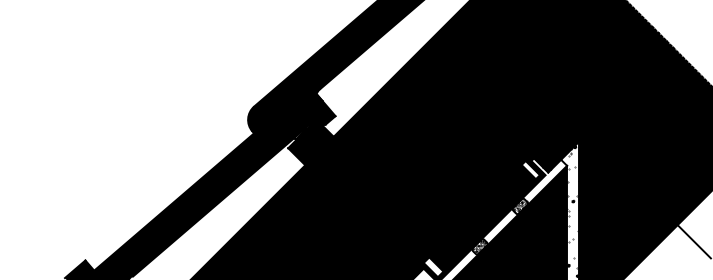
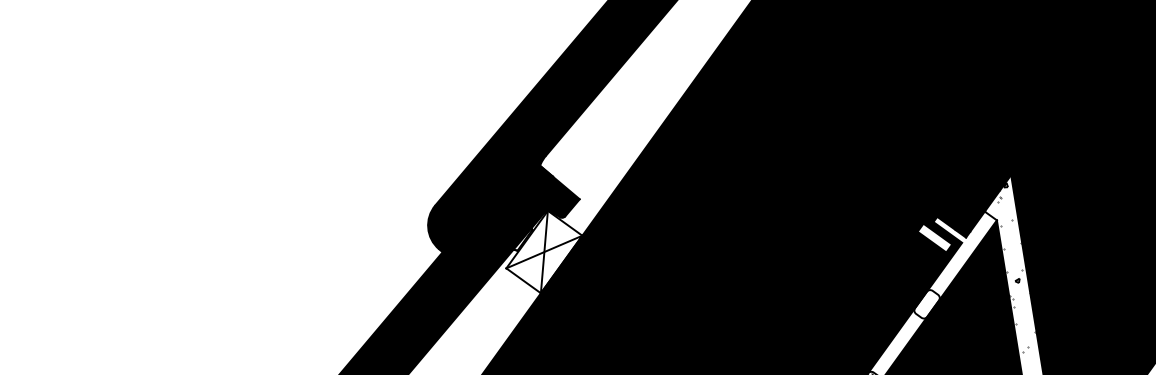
fill: (310, 142) -> (543, 252), removed
hatch: (520, 206) -> (927, 304), removed

